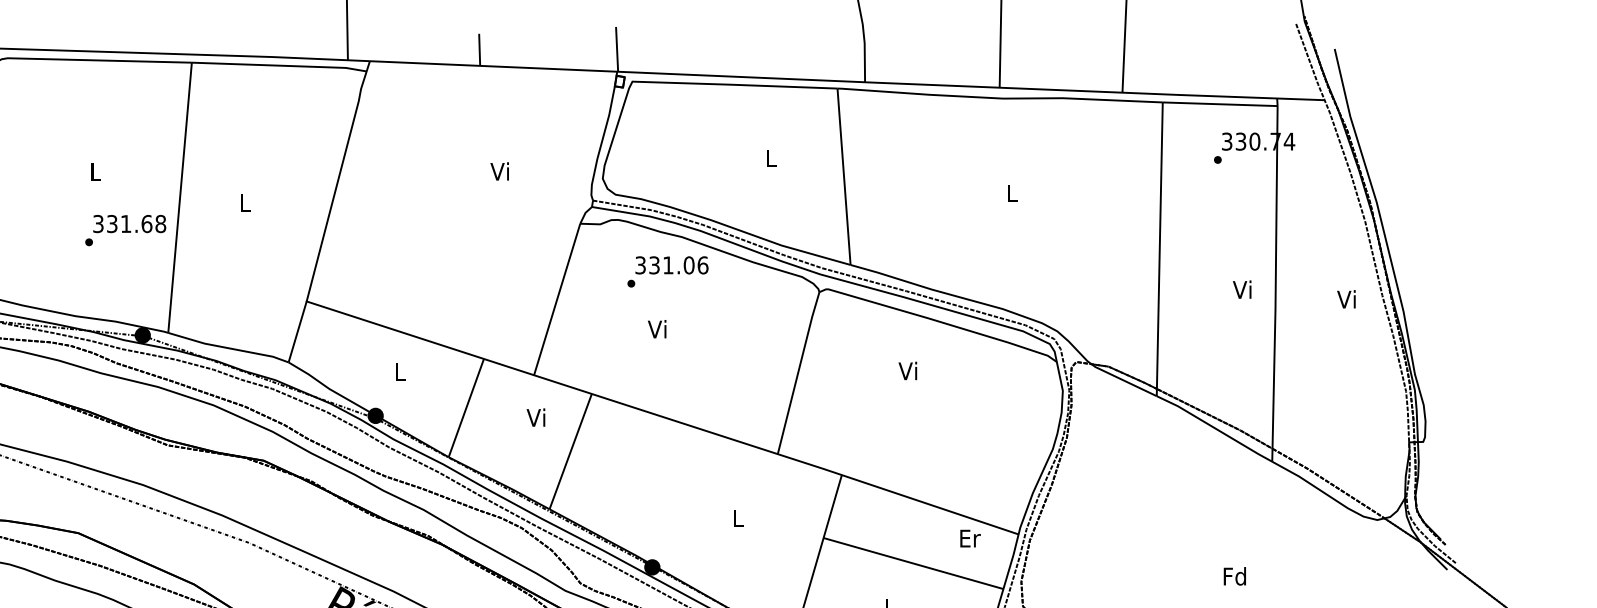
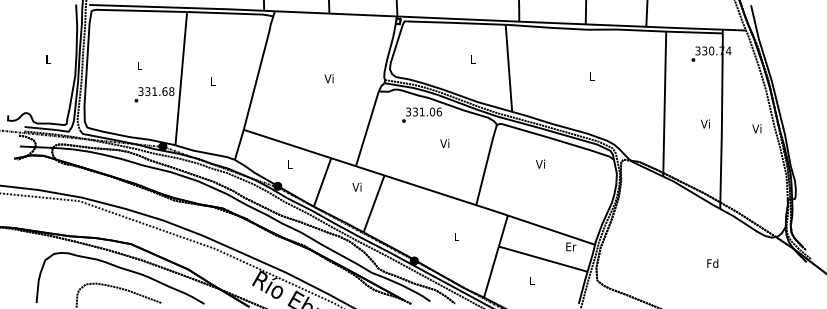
text: (498, 171) -> (328, 78), moved
text: (656, 329) -> (444, 143), moved
text: (1234, 576) -> (712, 263), moved

